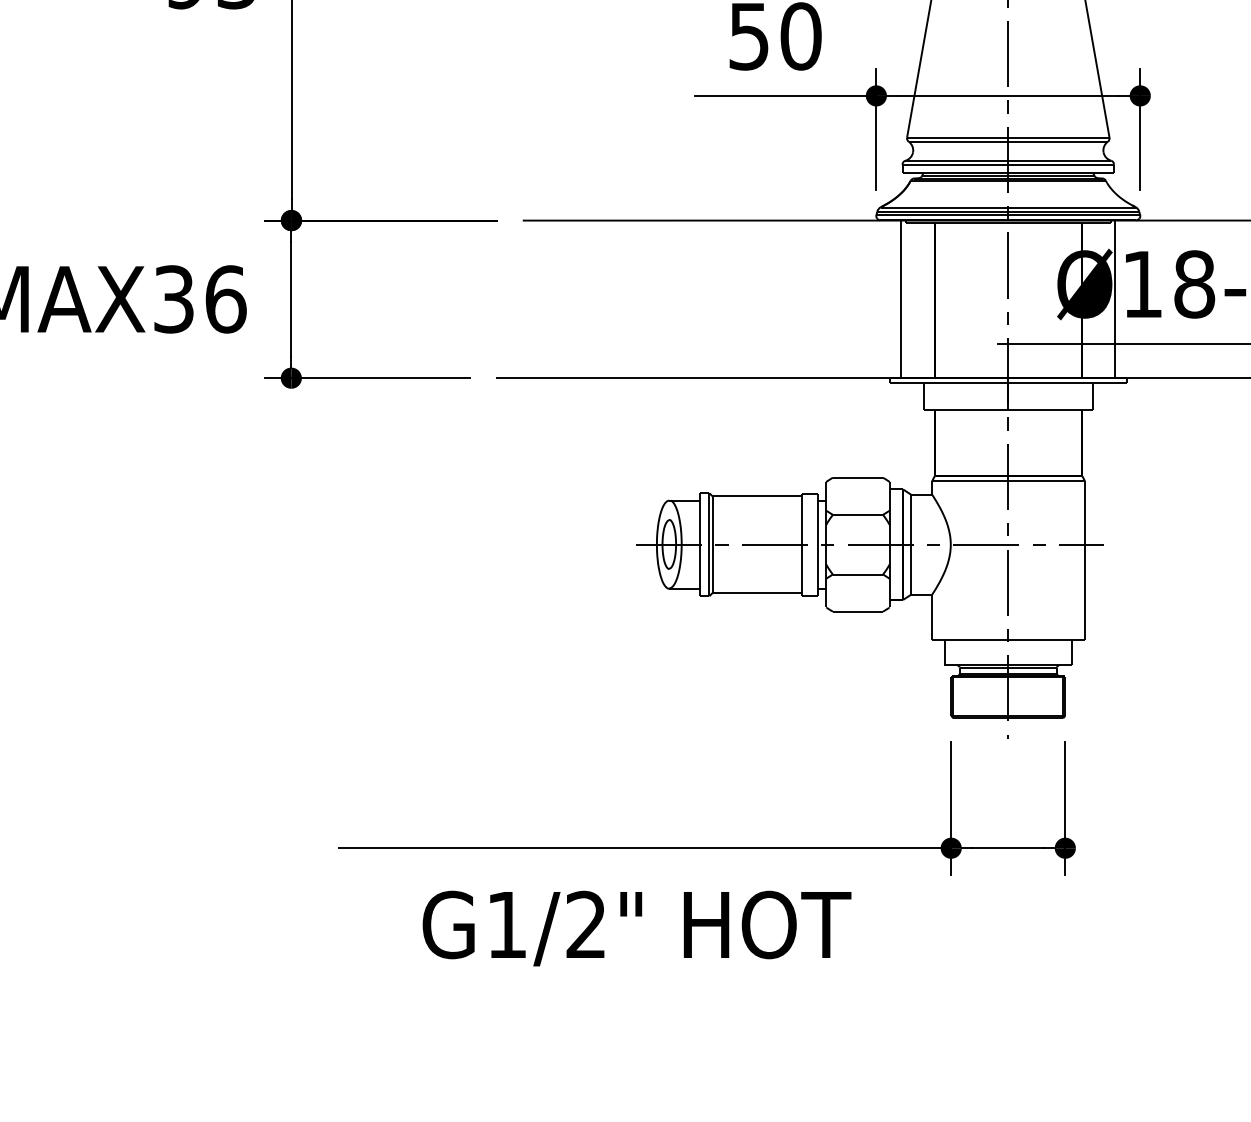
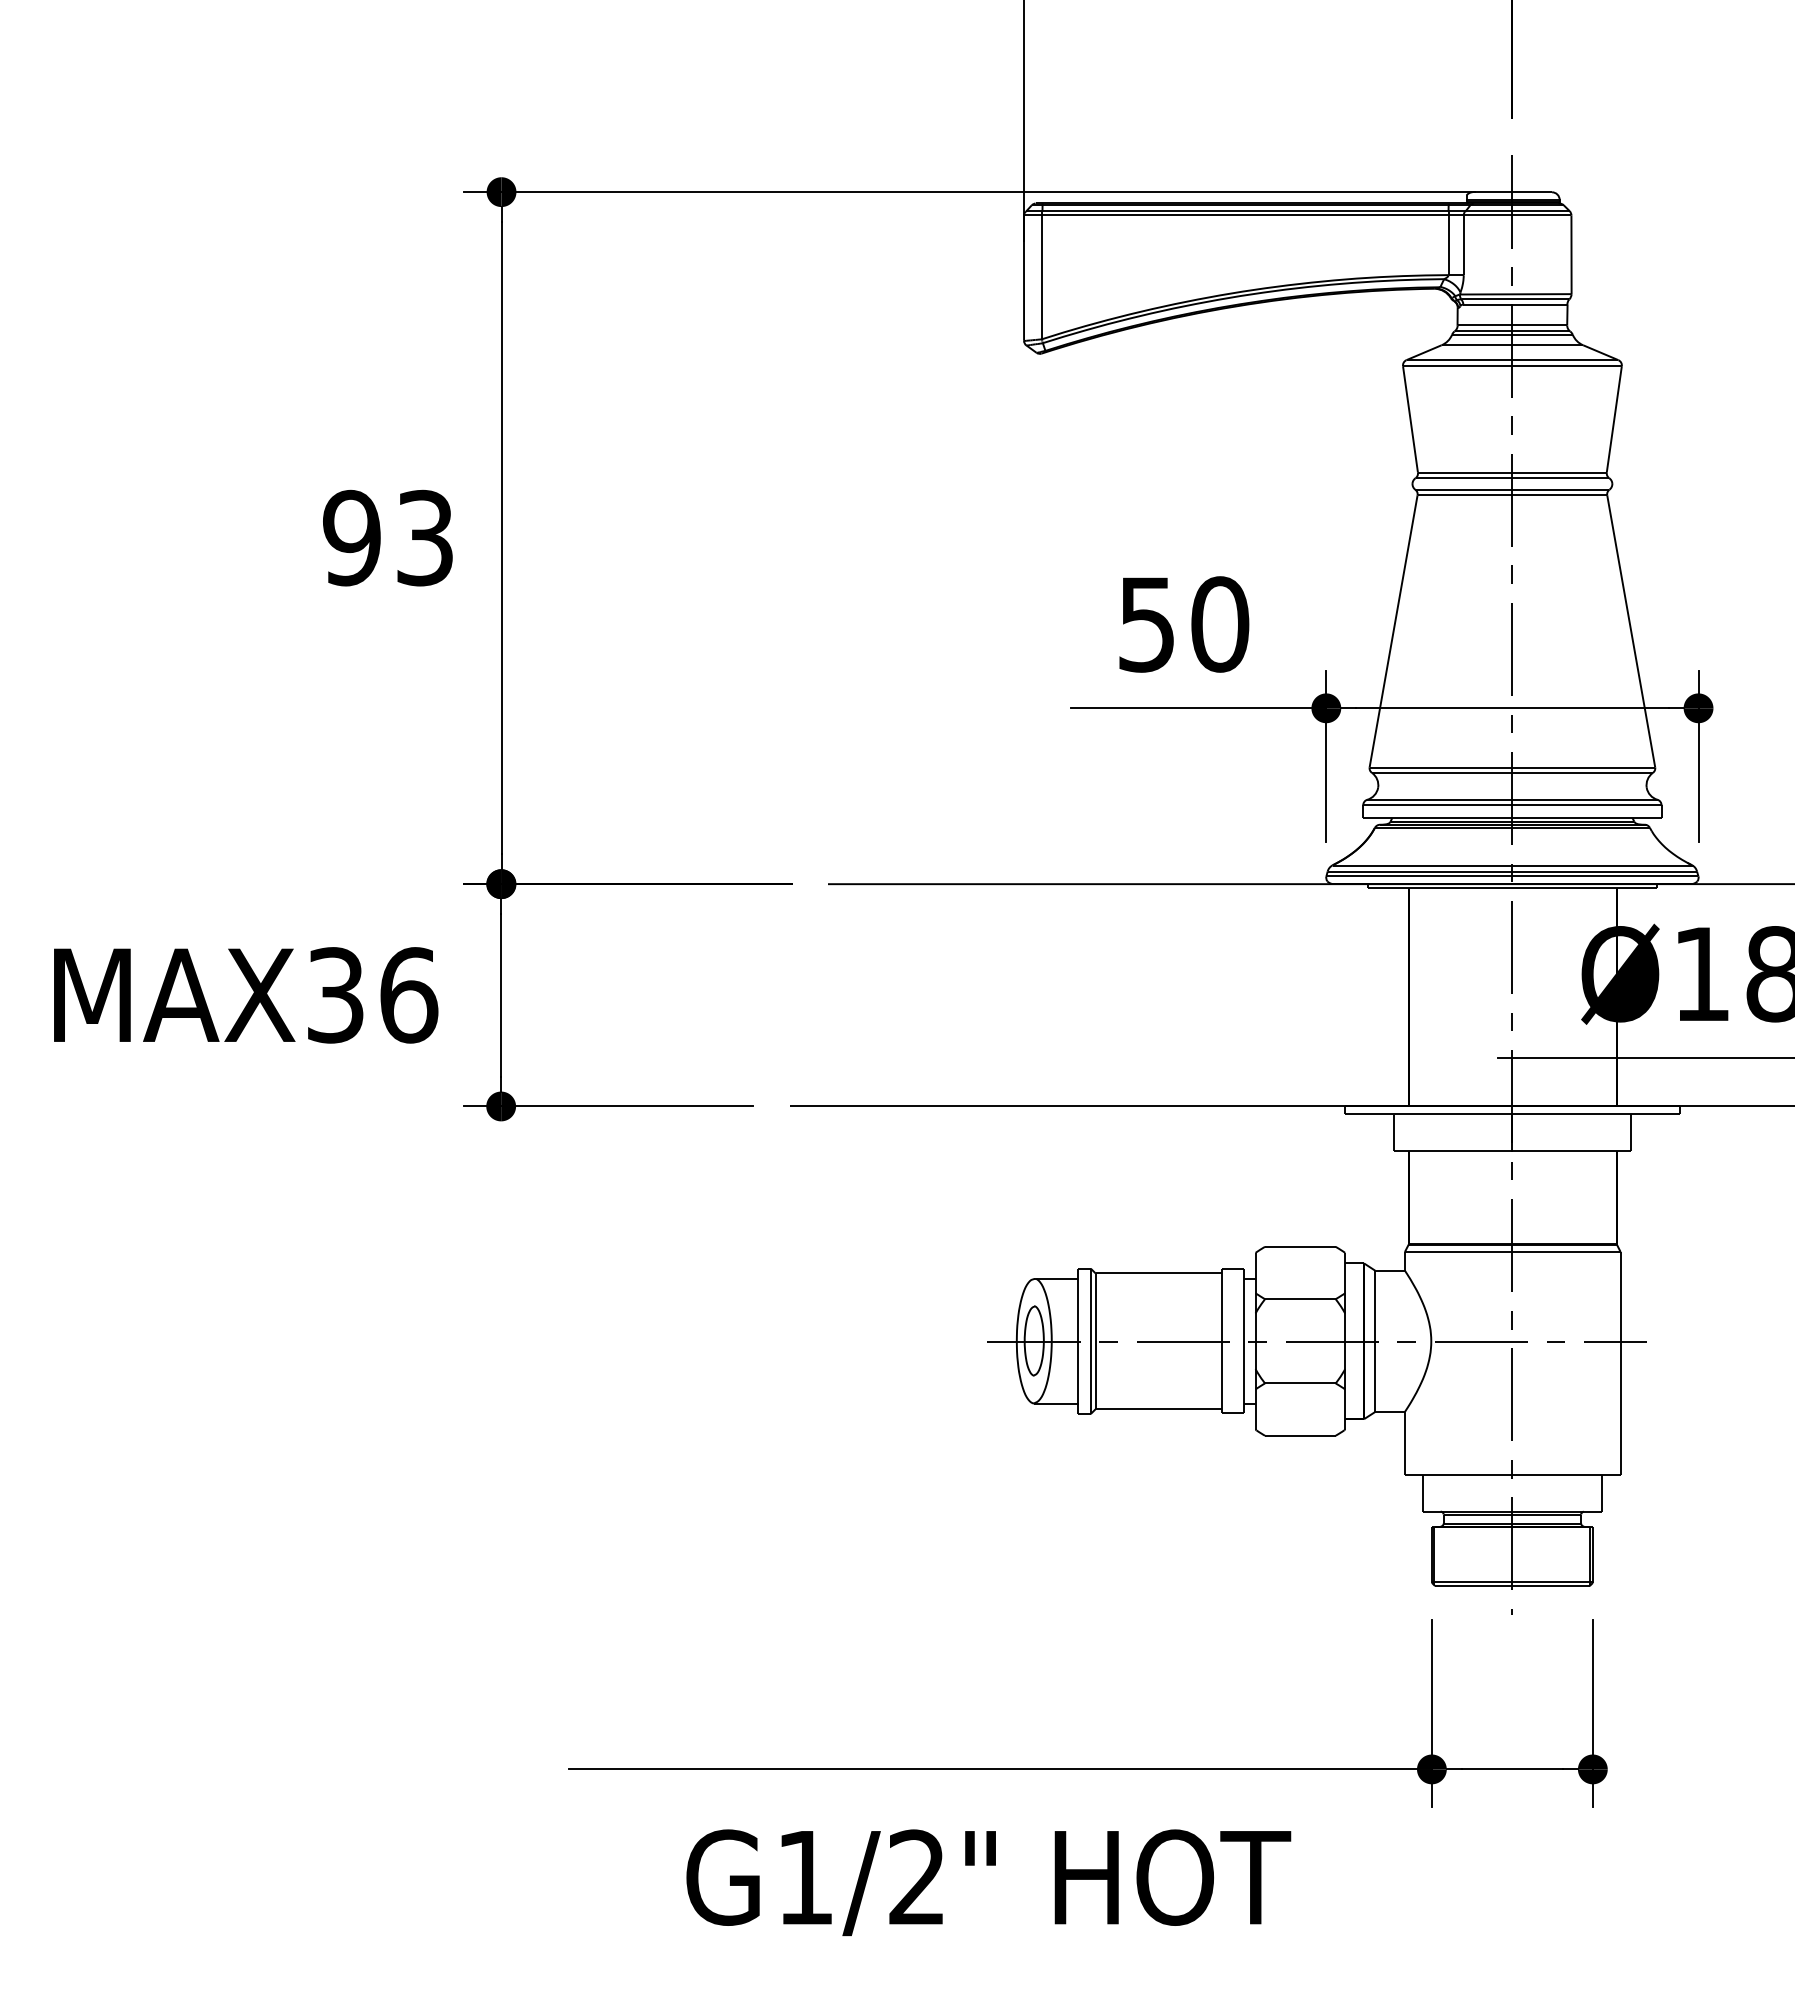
line: (900, 299) -> (1360, 995), removed
line: (1115, 299) -> (1663, 995), removed

